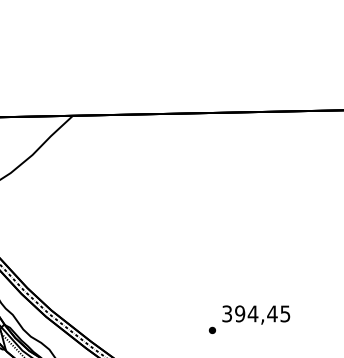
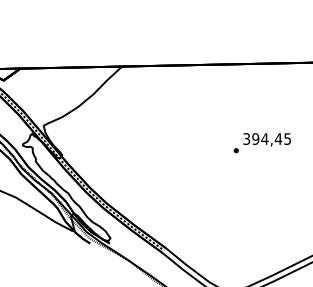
text: (248, 320) -> (261, 143), moved

